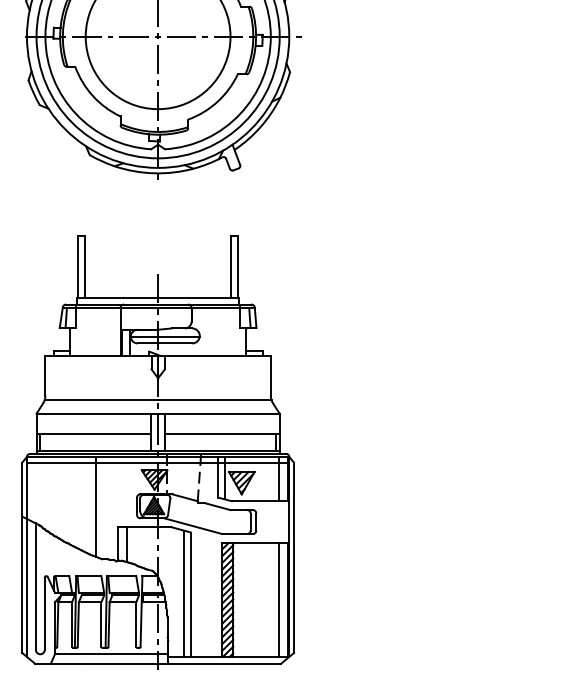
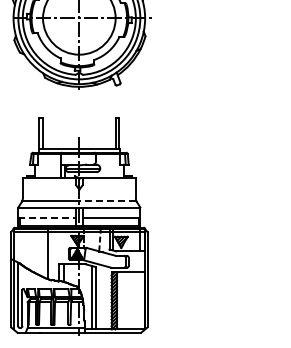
line: (214, 399) -> (107, 200), solid -> dashed
line: (94, 433) -> (47, 217), solid -> dashed
line: (278, 599) -> (139, 300), removed

